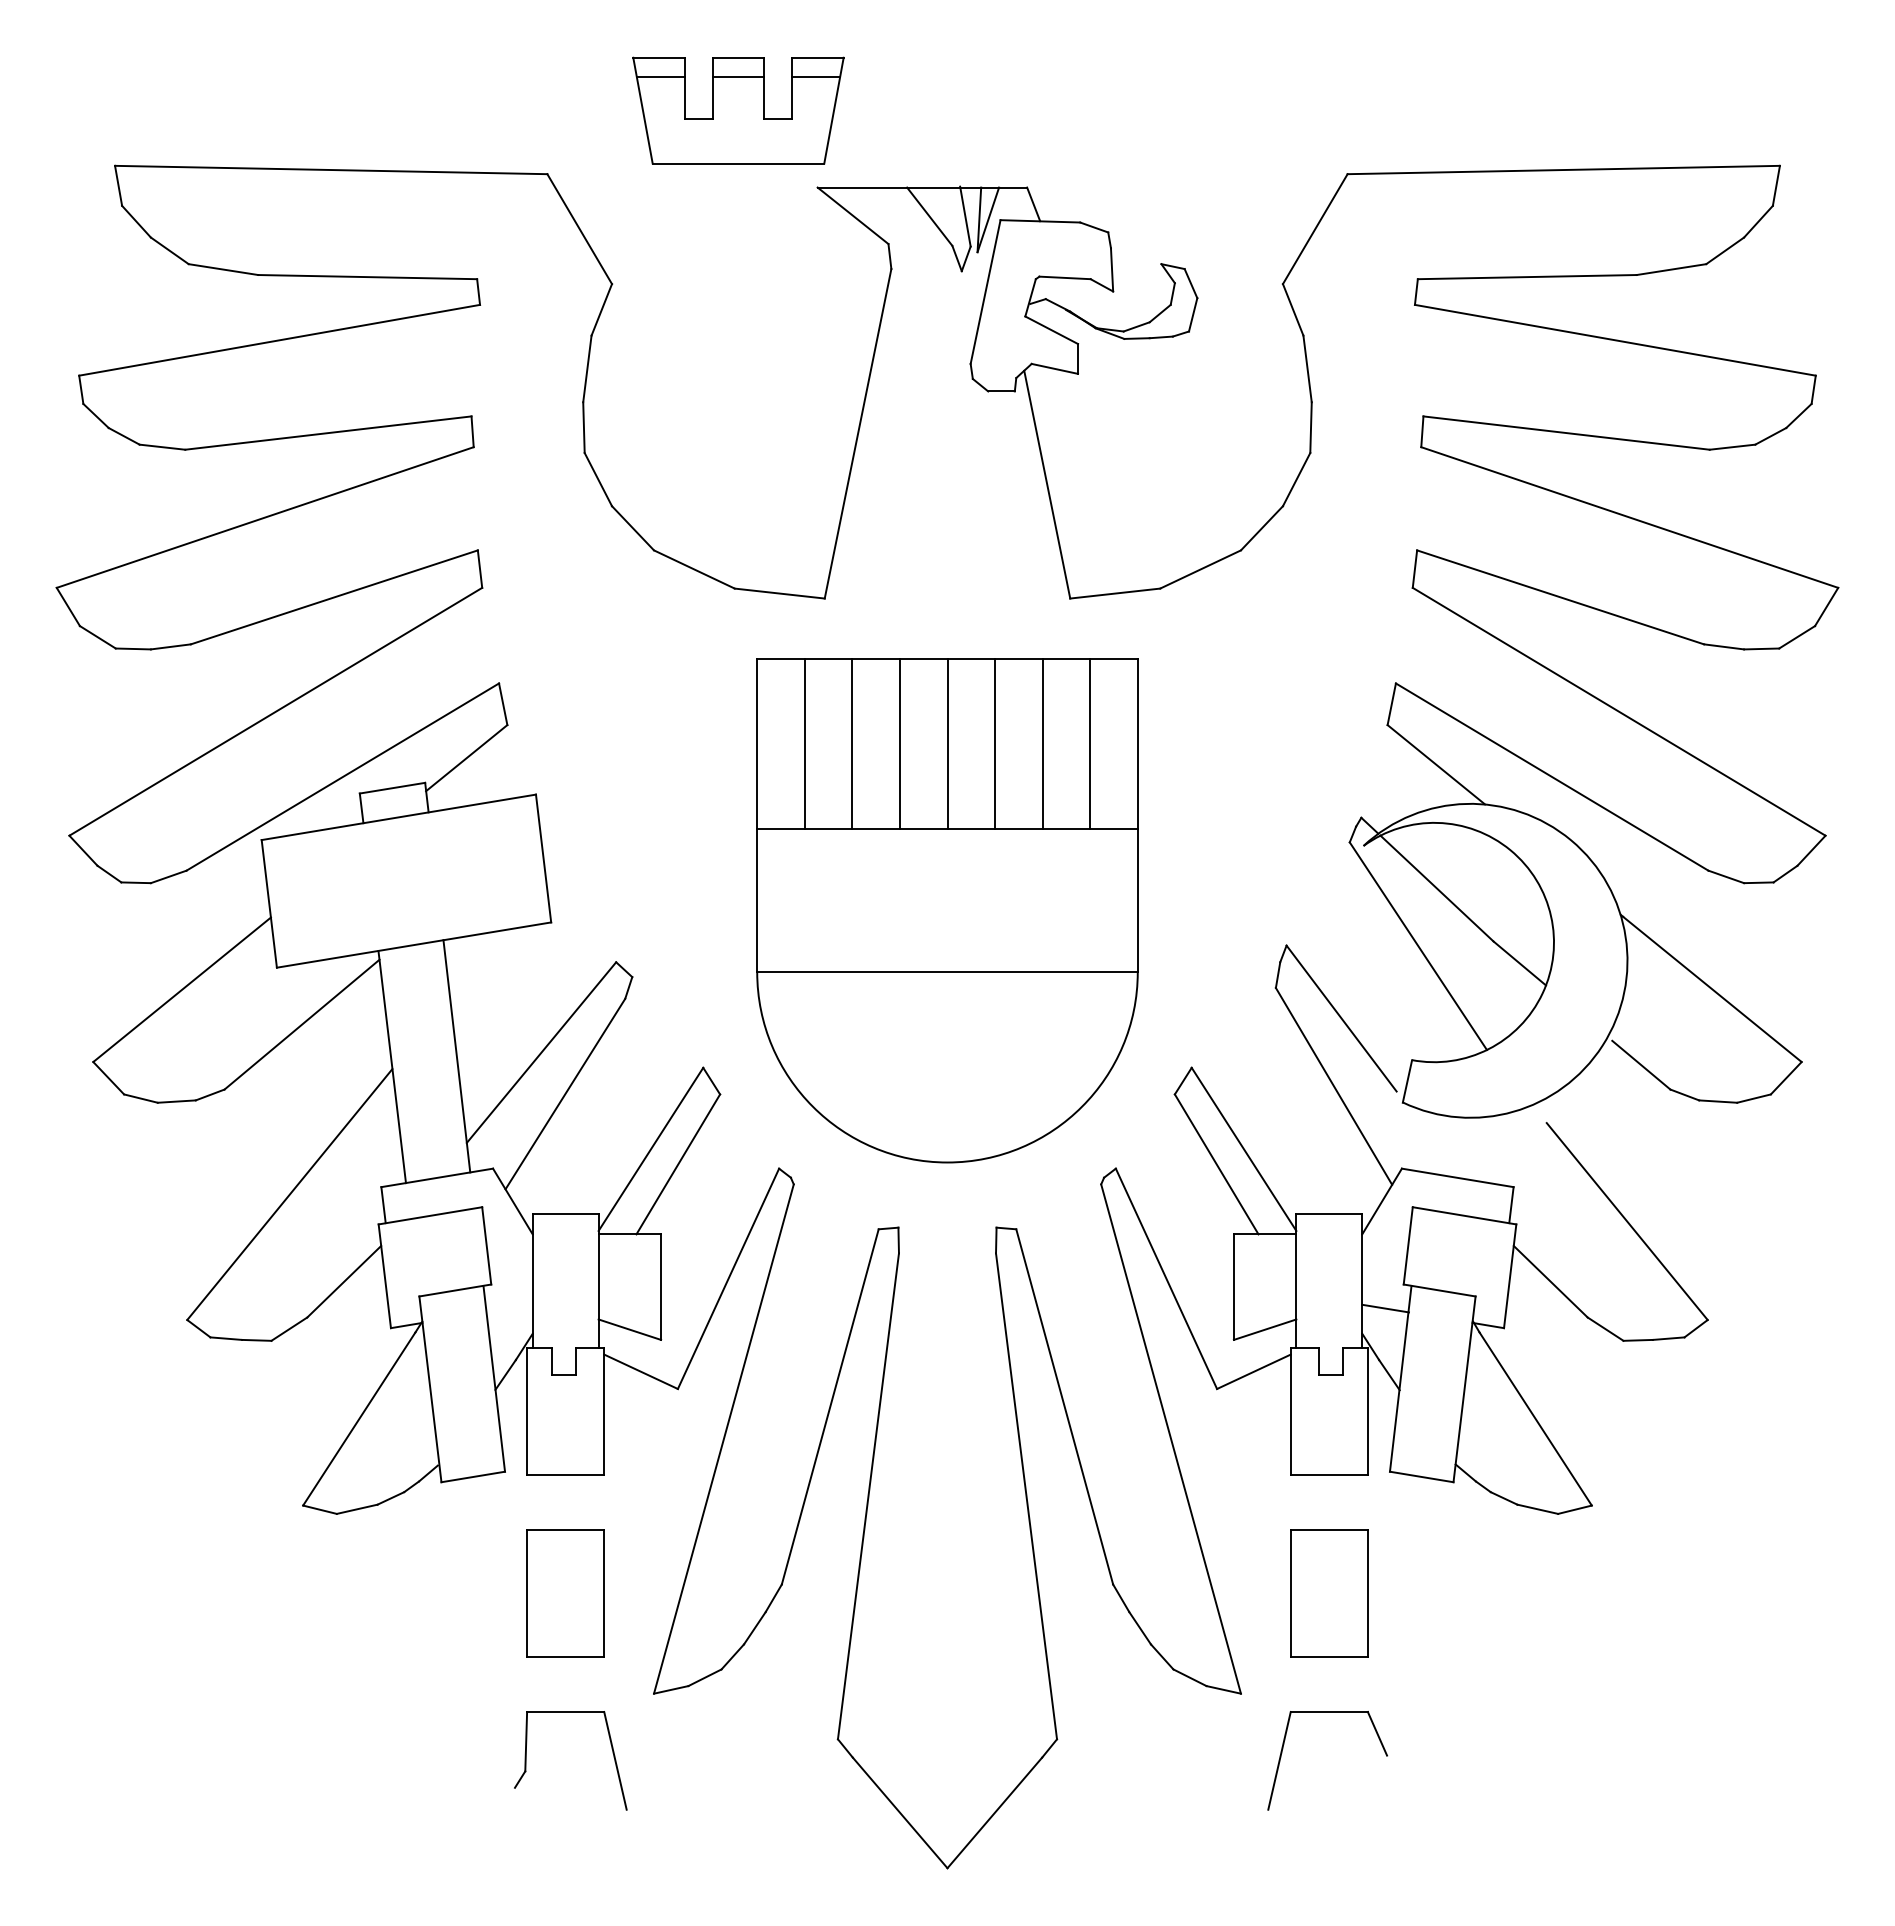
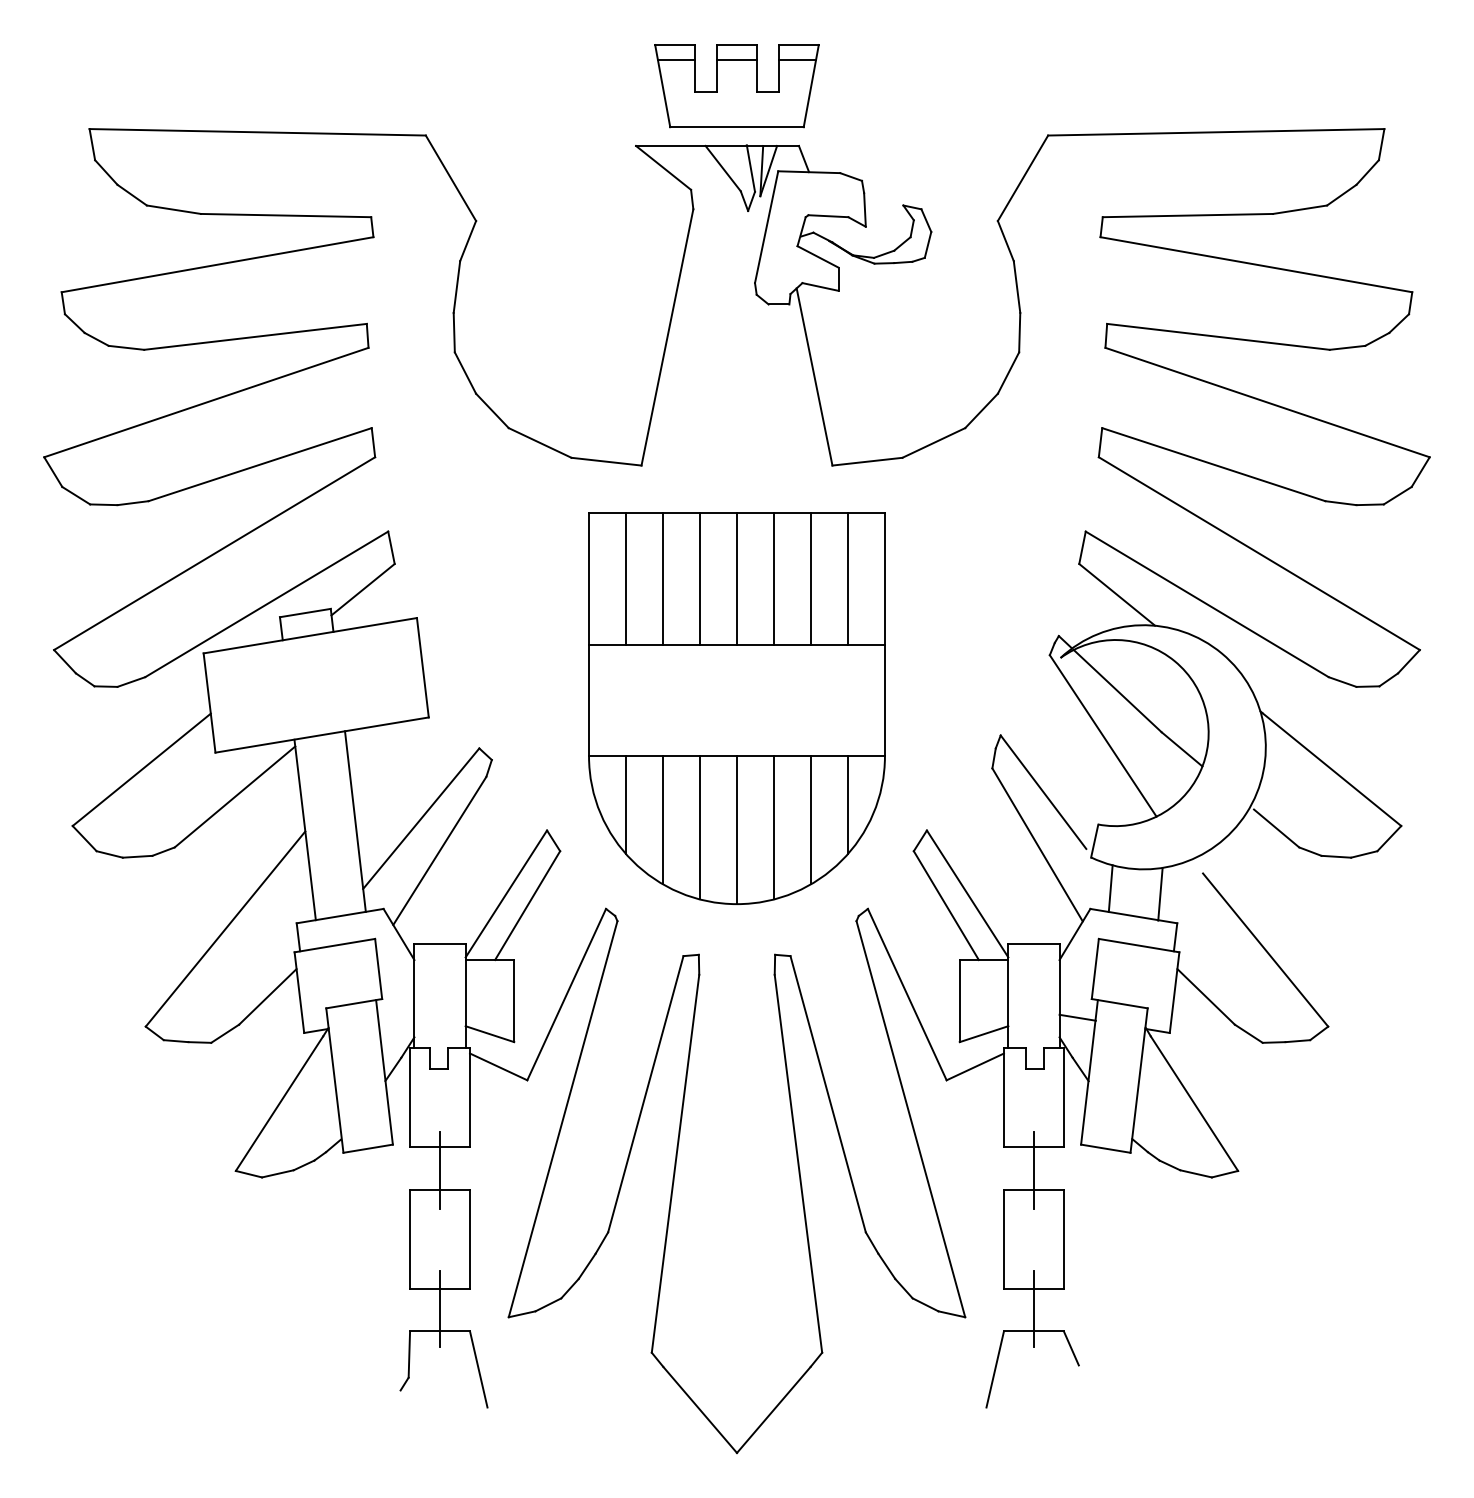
part: (738, 110) -> (737, 86), moved
line: (804, 1035) -> (625, 805), added
line: (1090, 1035) -> (848, 805), added
line: (852, 1054) -> (663, 820), added
line: (1042, 1054) -> (810, 820), added
line: (899, 1064) -> (699, 827), added
line: (995, 1064) -> (774, 827), added
line: (947, 1067) -> (737, 830), added
line: (1427, 1142) -> (1110, 888), added
line: (1491, 1149) -> (1160, 894), added
line: (565, 1504) -> (439, 1170), added
line: (1329, 1504) -> (1034, 1170), added
line: (565, 1682) -> (439, 1308), added
line: (1329, 1682) -> (1034, 1308), added

